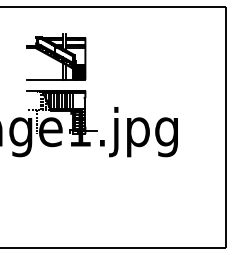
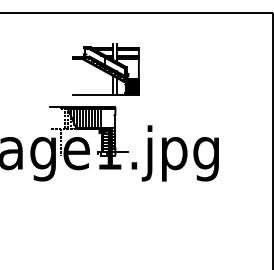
part: (56, 56) -> (106, 68), moved

